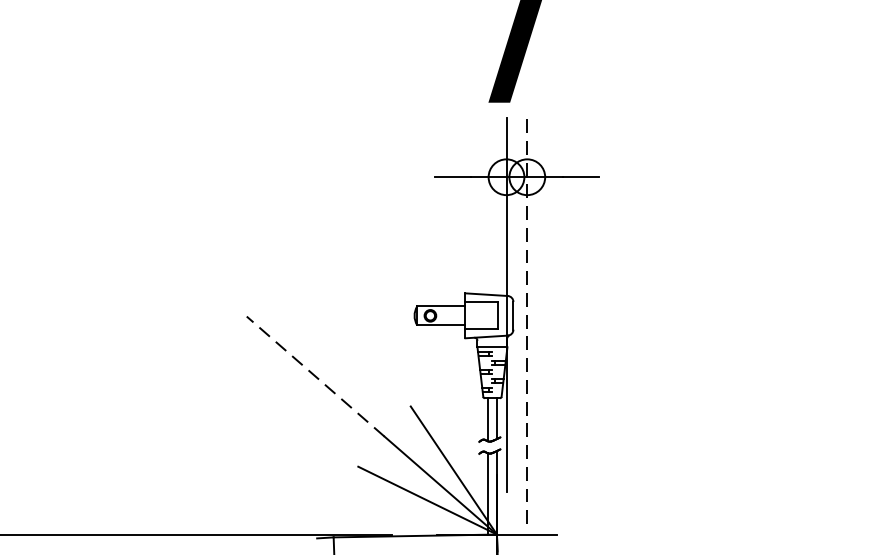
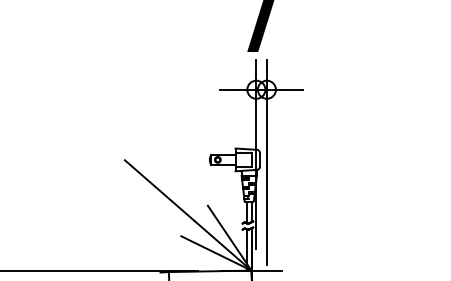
line: (526, 320) -> (266, 162), dashed -> solid
line: (315, 376) -> (159, 190), dashed -> solid

